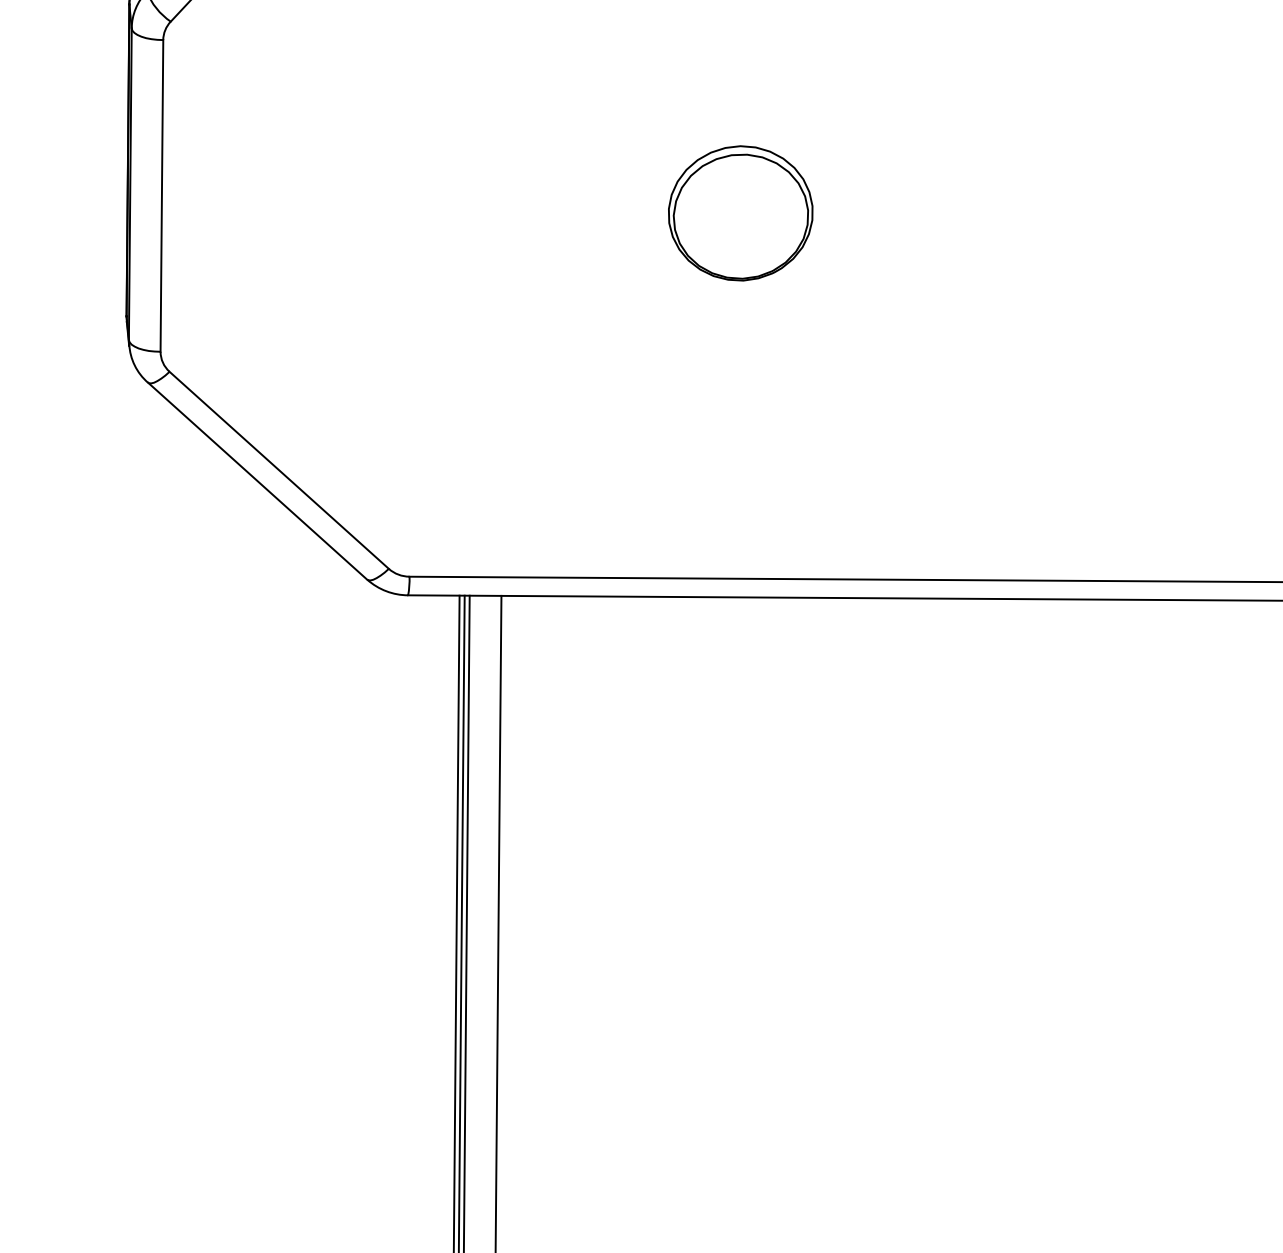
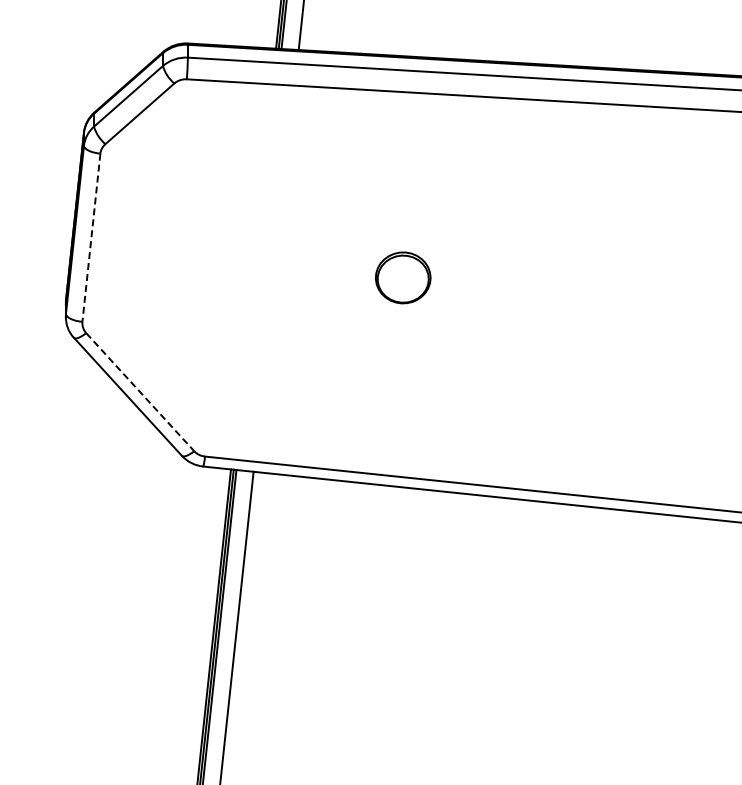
line: (161, 195) -> (91, 237), solid -> dashed
part: (741, 212) -> (403, 277), size x0.7
line: (279, 470) -> (140, 392), solid -> dashed

